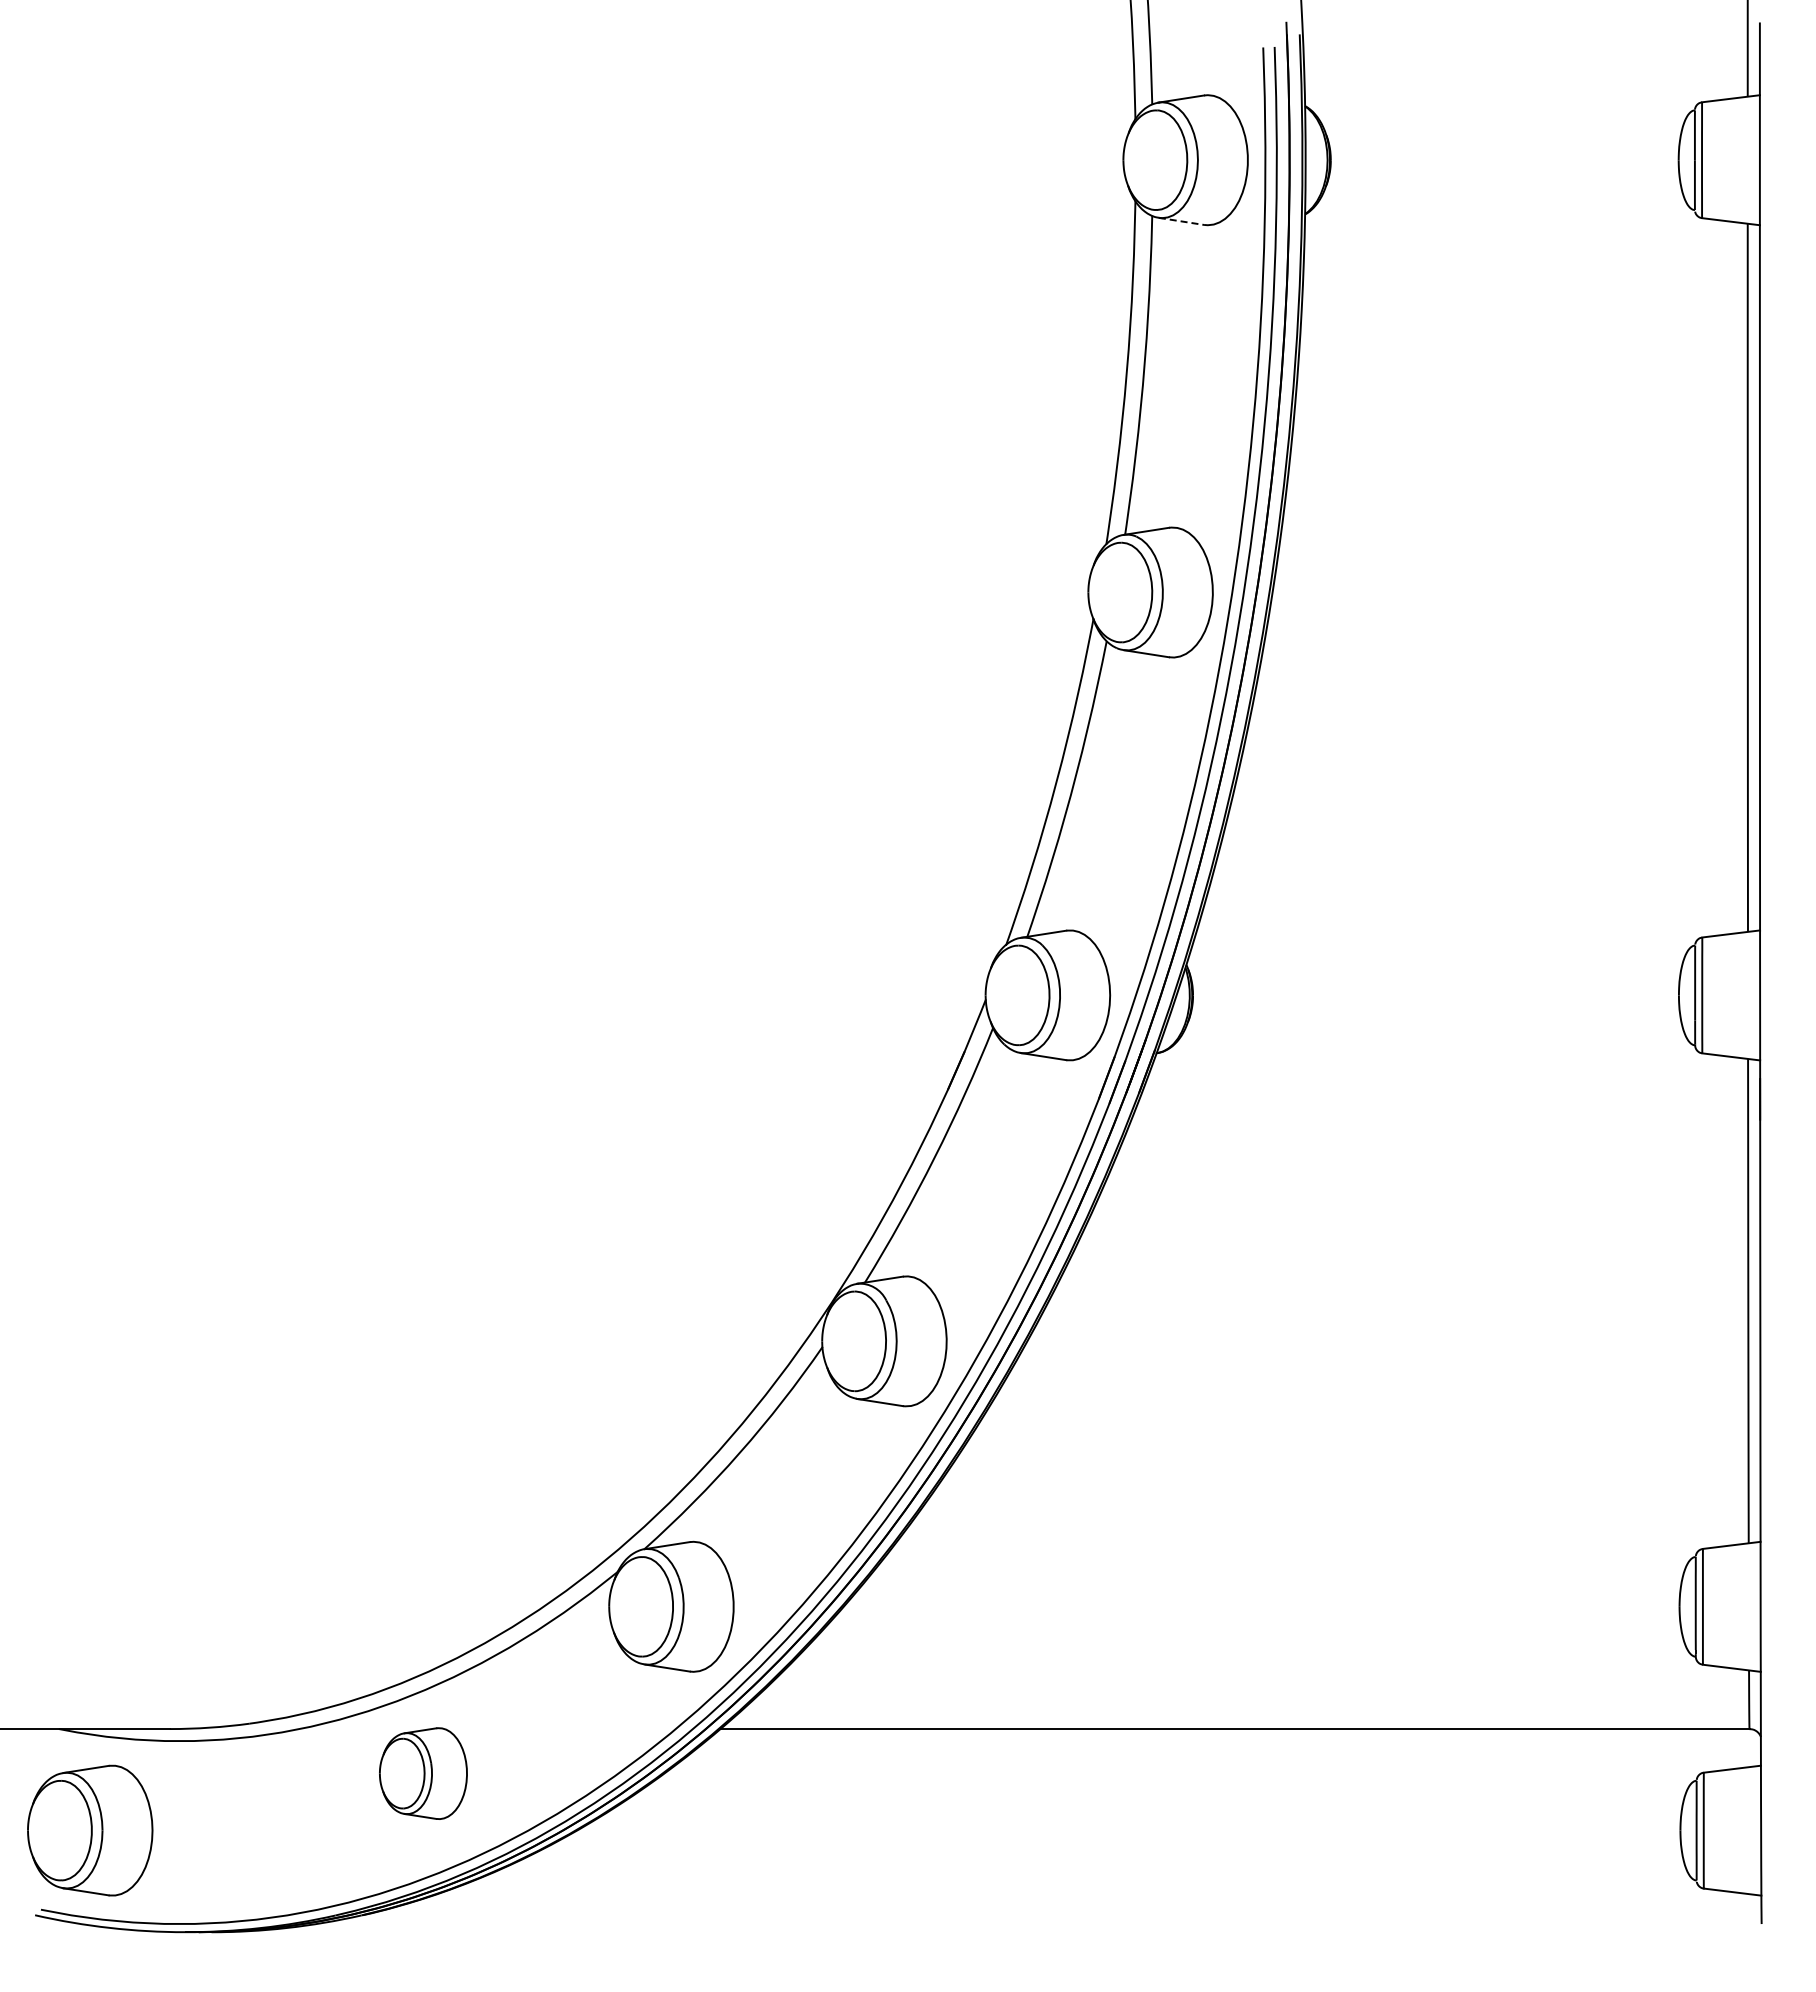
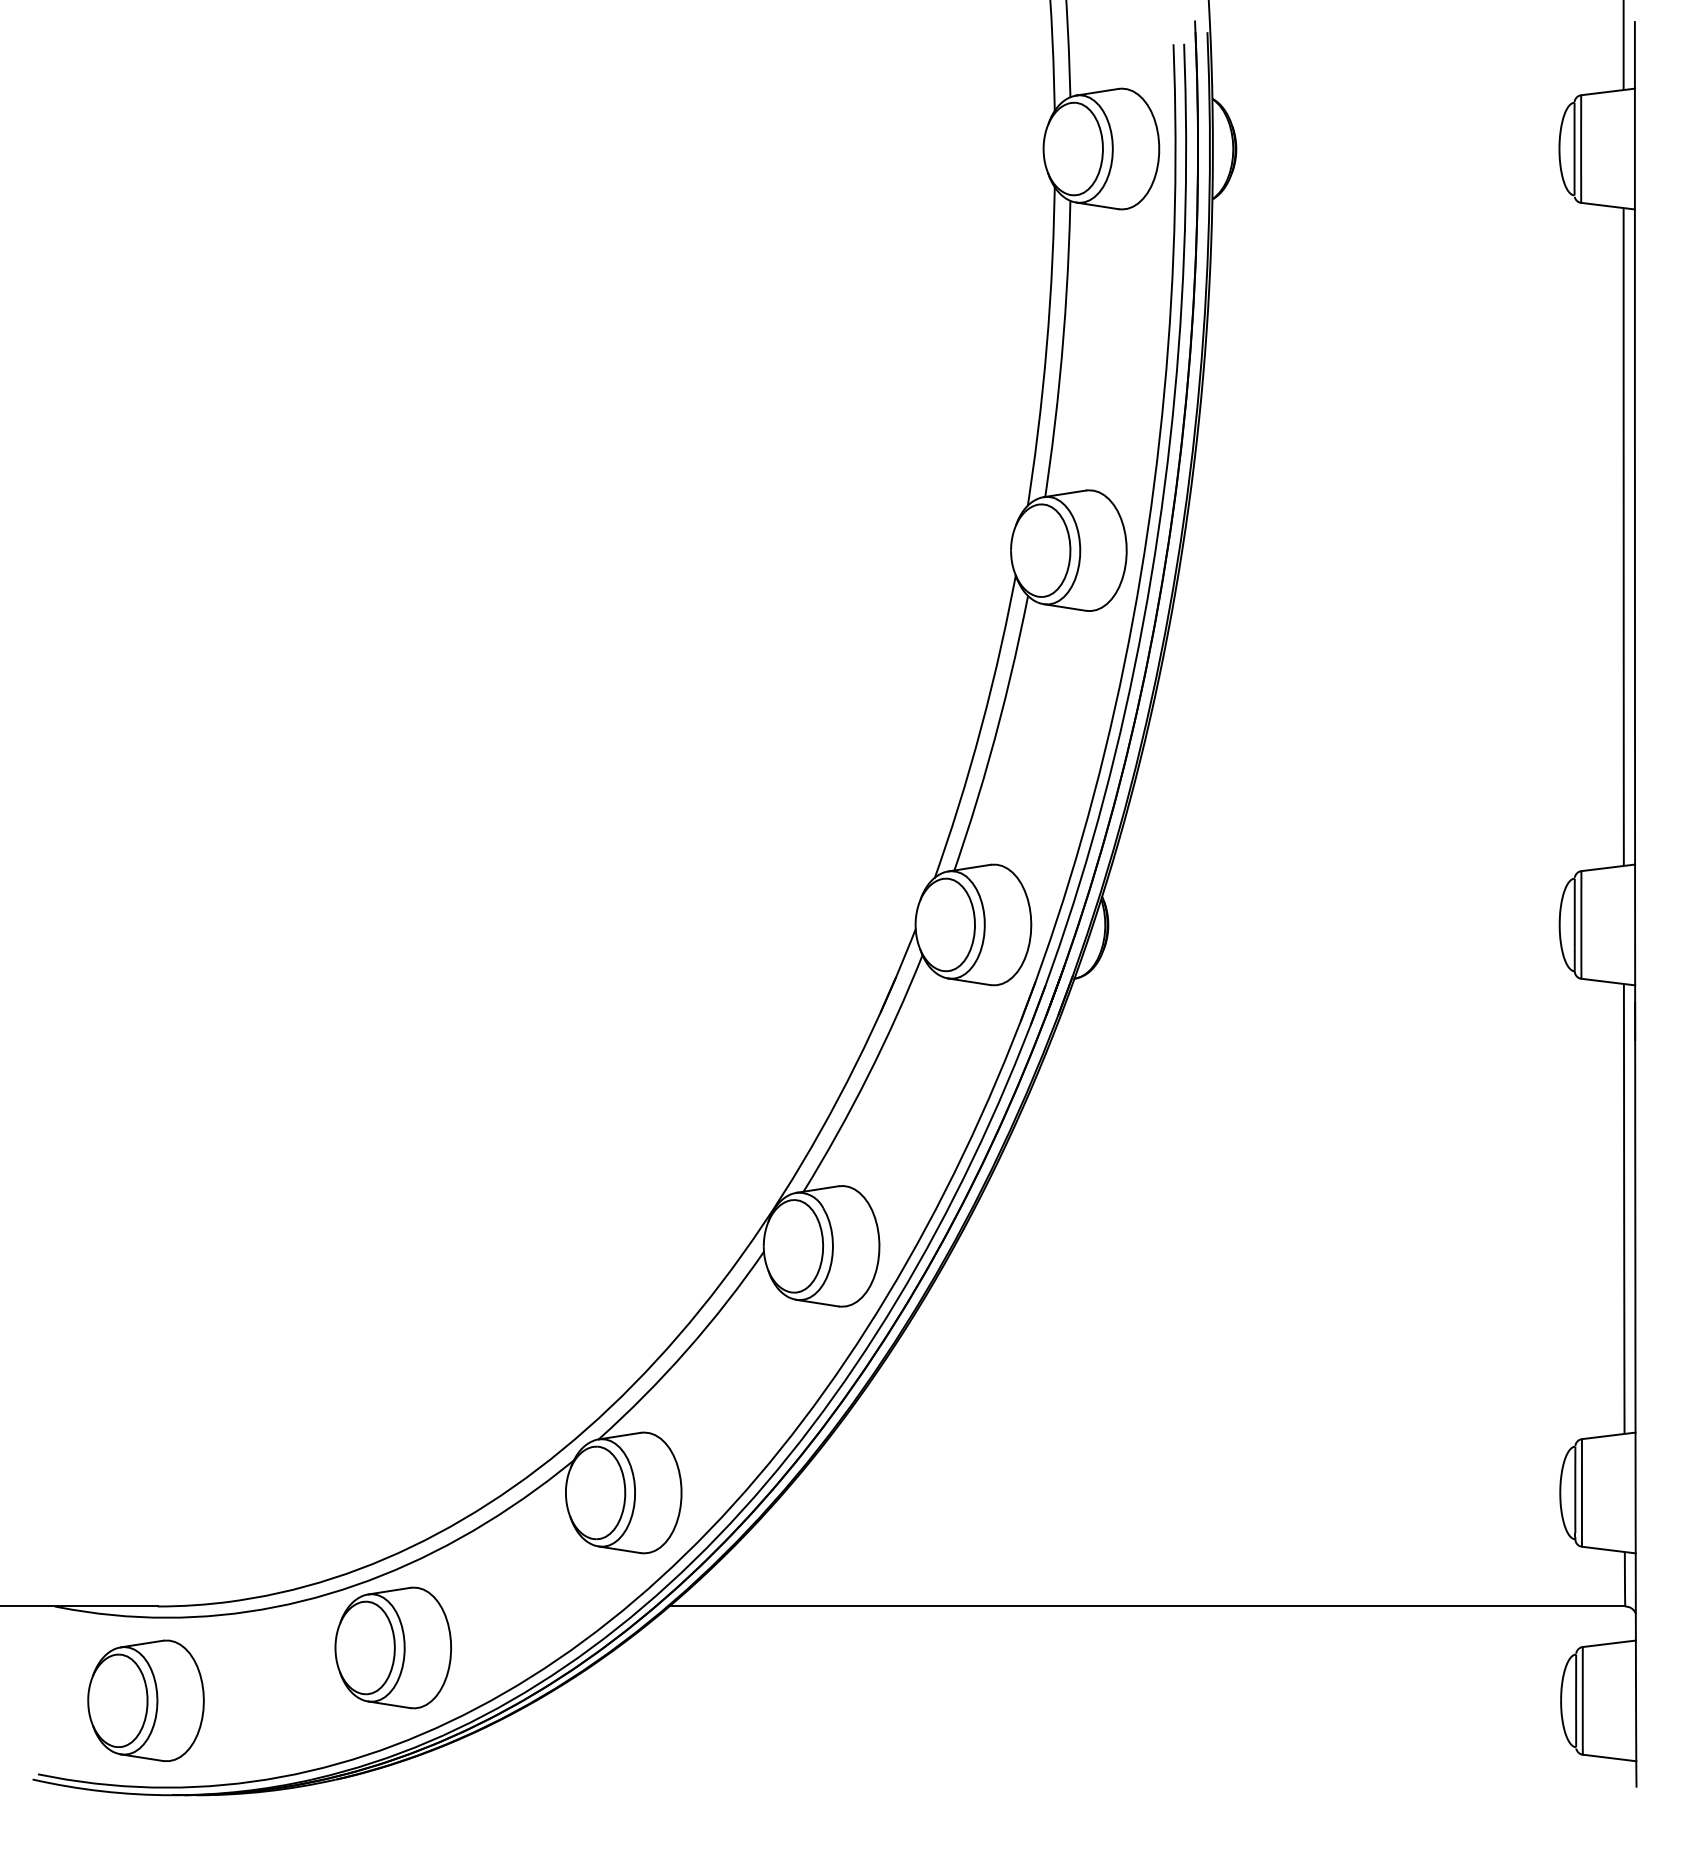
line: (1181, 221) -> (1097, 205), dashed -> solid
part: (423, 1773) -> (393, 1647), size x1.43
part: (90, 1830) -> (146, 1700), moved

